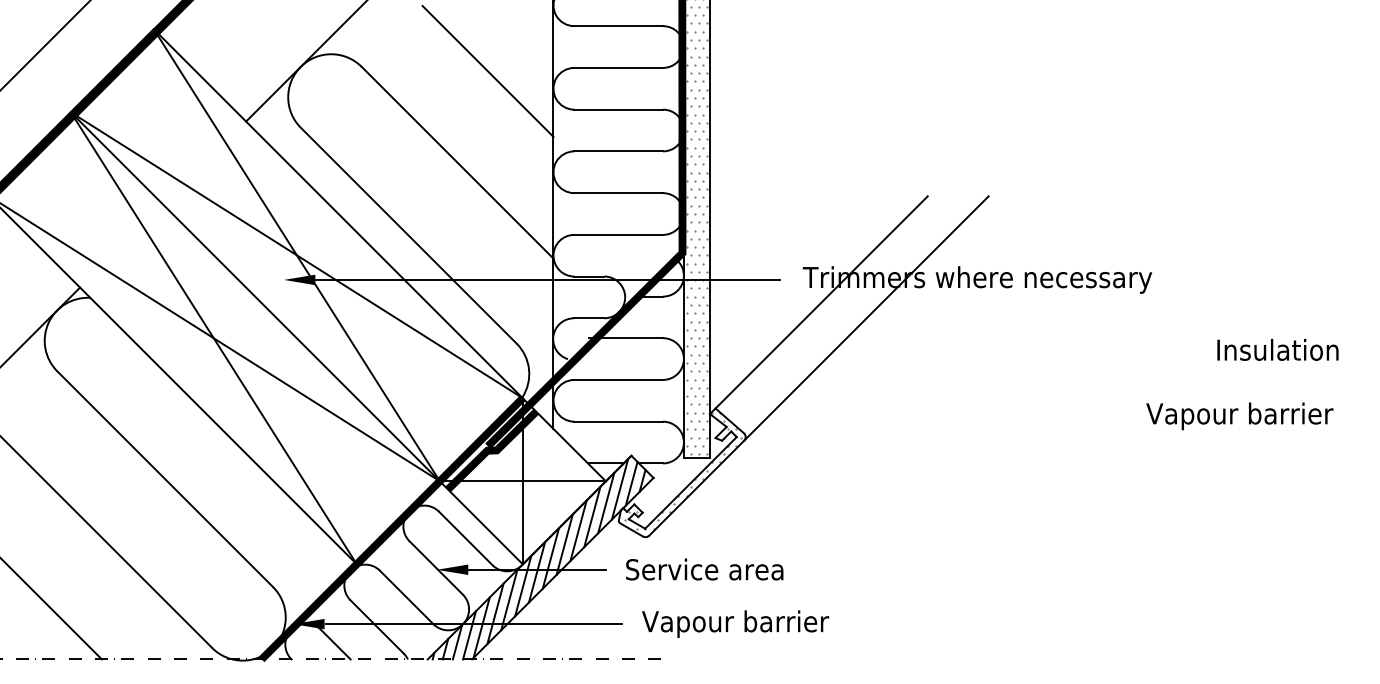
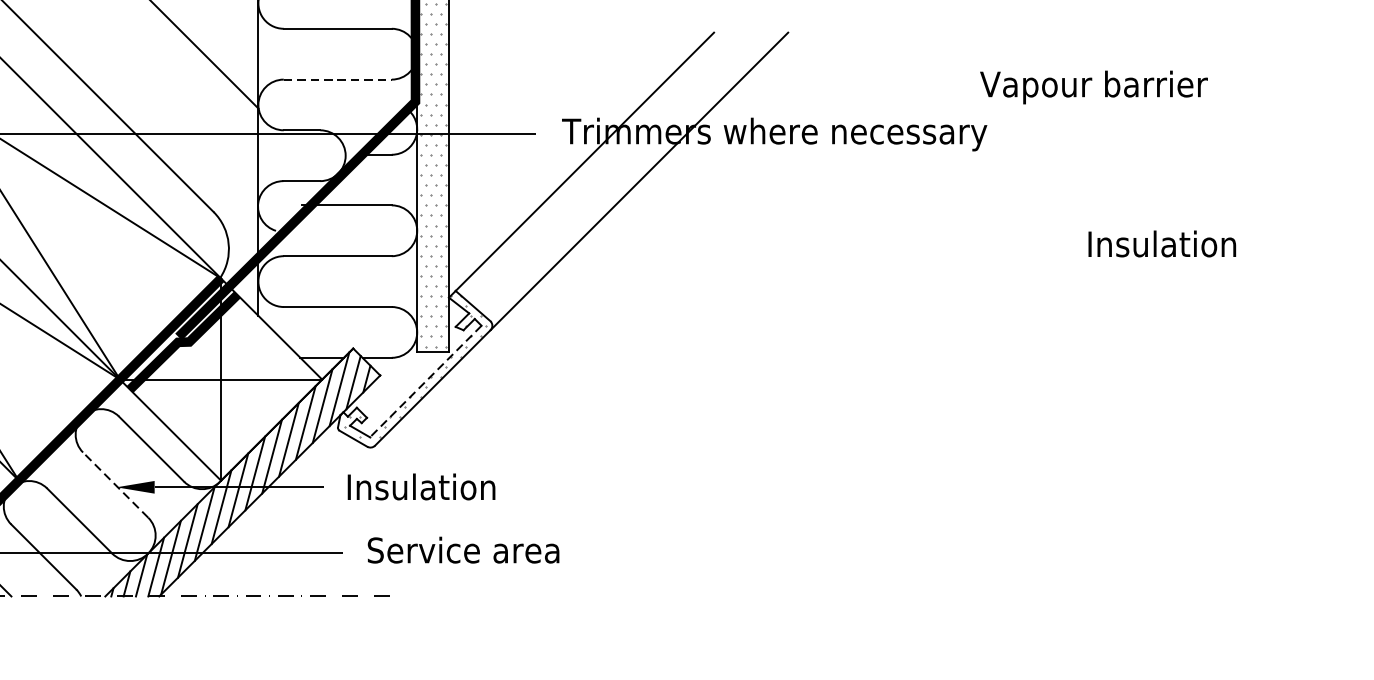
line: (619, 234) -> (338, 79), solid -> dashed
text: (1277, 349) -> (1161, 243), moved
text: (1239, 416) -> (1093, 87), moved
line: (690, 482) -> (425, 381), solid -> dashed
line: (436, 567) -> (115, 484), solid -> dashed
text: (704, 569) -> (442, 486), Service area -> Insulation
text: (735, 623) -> (479, 552), Vapour barrier -> Service area

